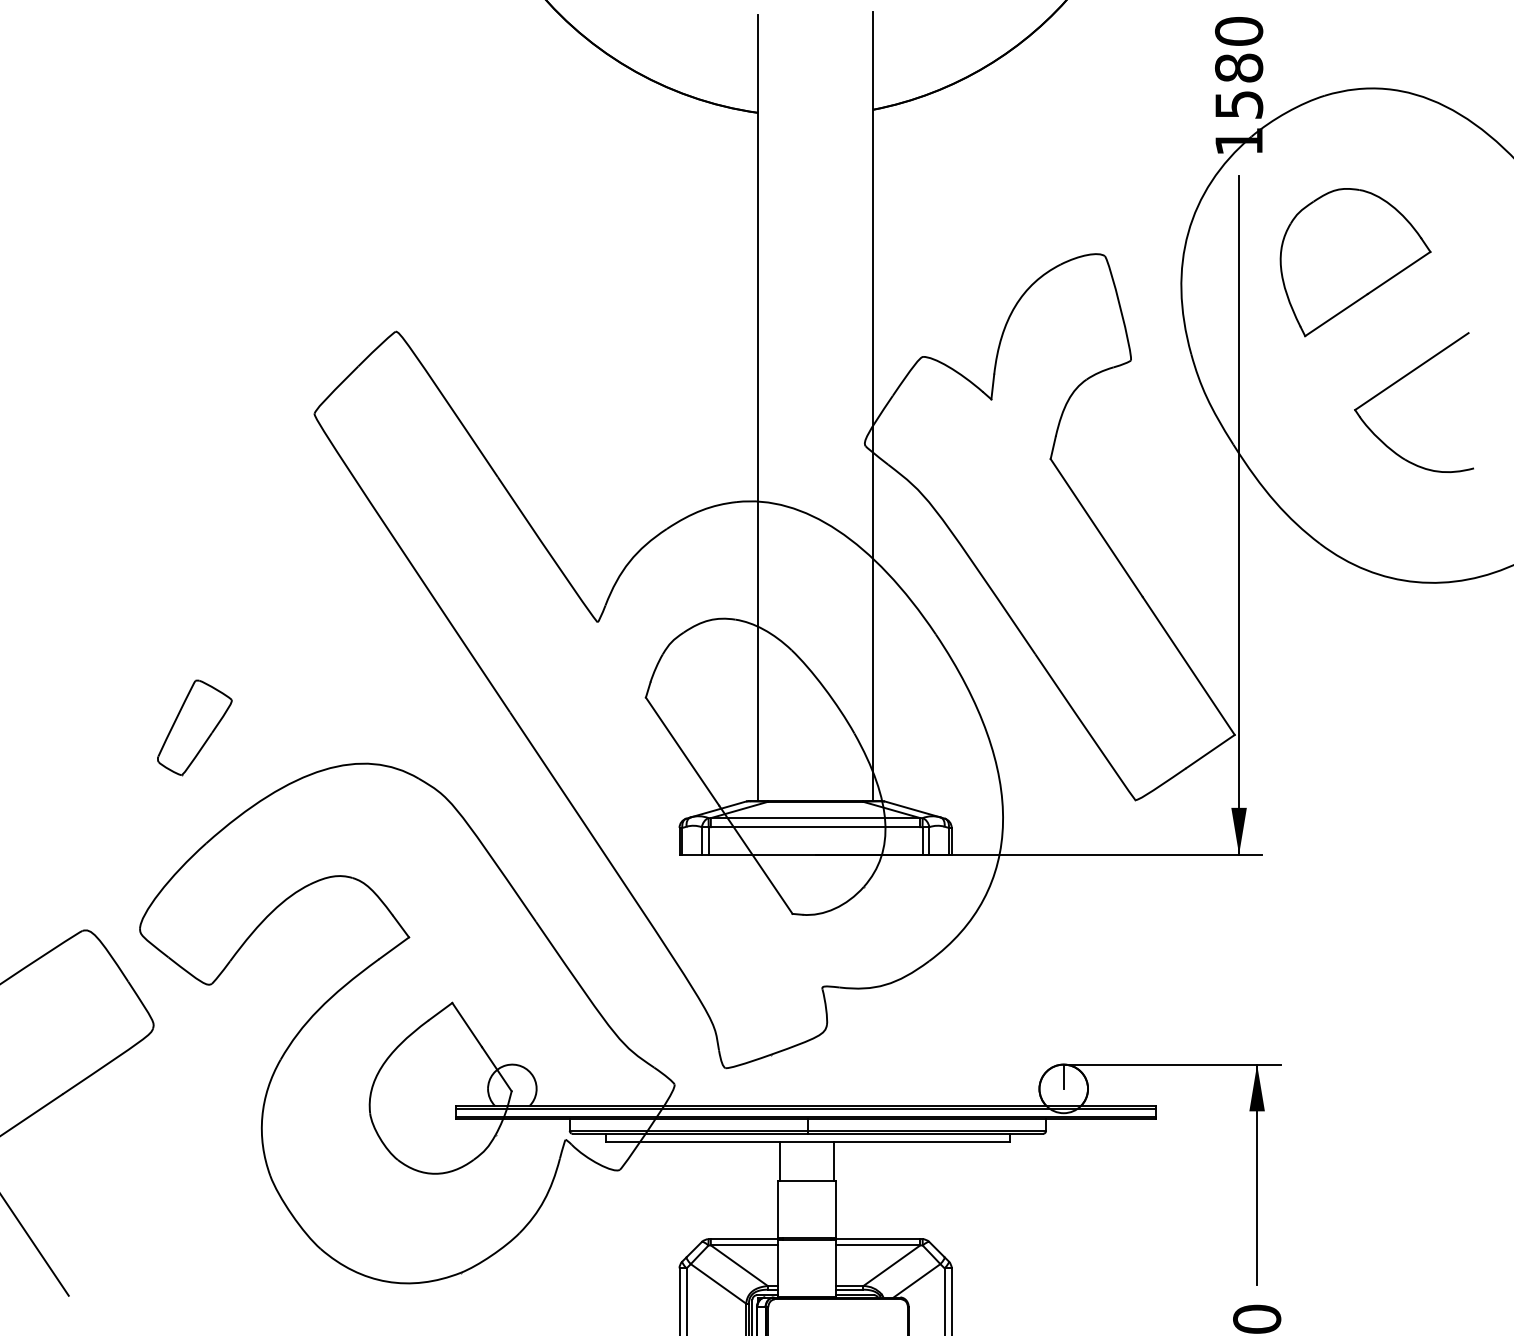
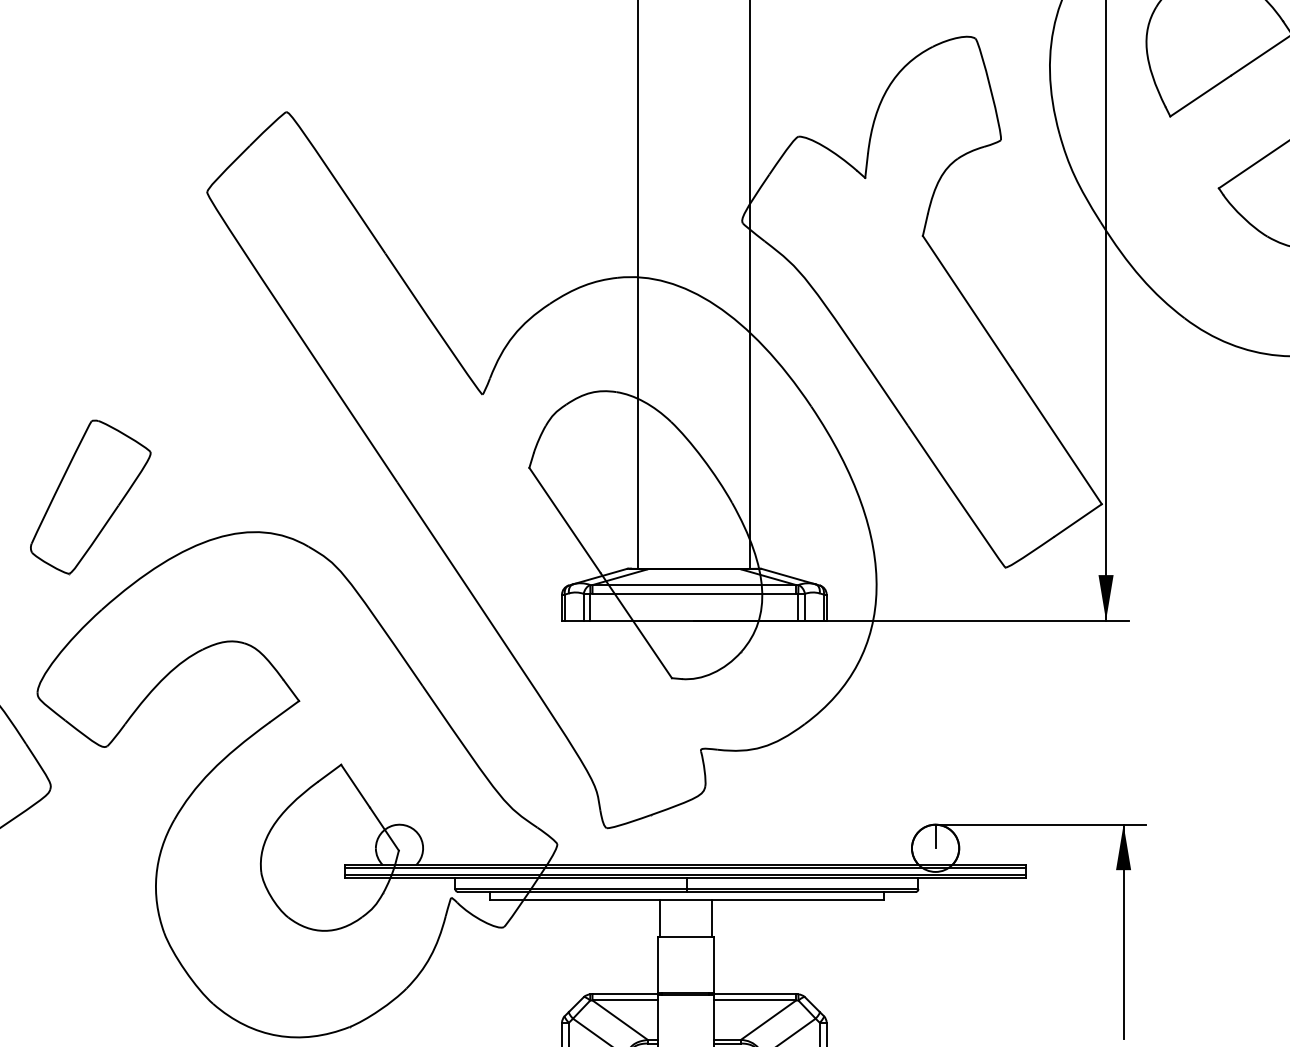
part: (194, 727) -> (90, 496), size x1.67

